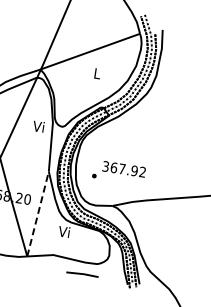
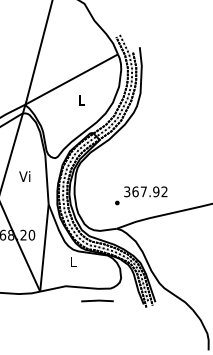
text: (38, 126) -> (24, 176), moved
text: (119, 172) -> (141, 195), moved
line: (38, 214) -> (44, 248), dashed -> solid
text: (63, 231) -> (72, 261), Vi -> L

